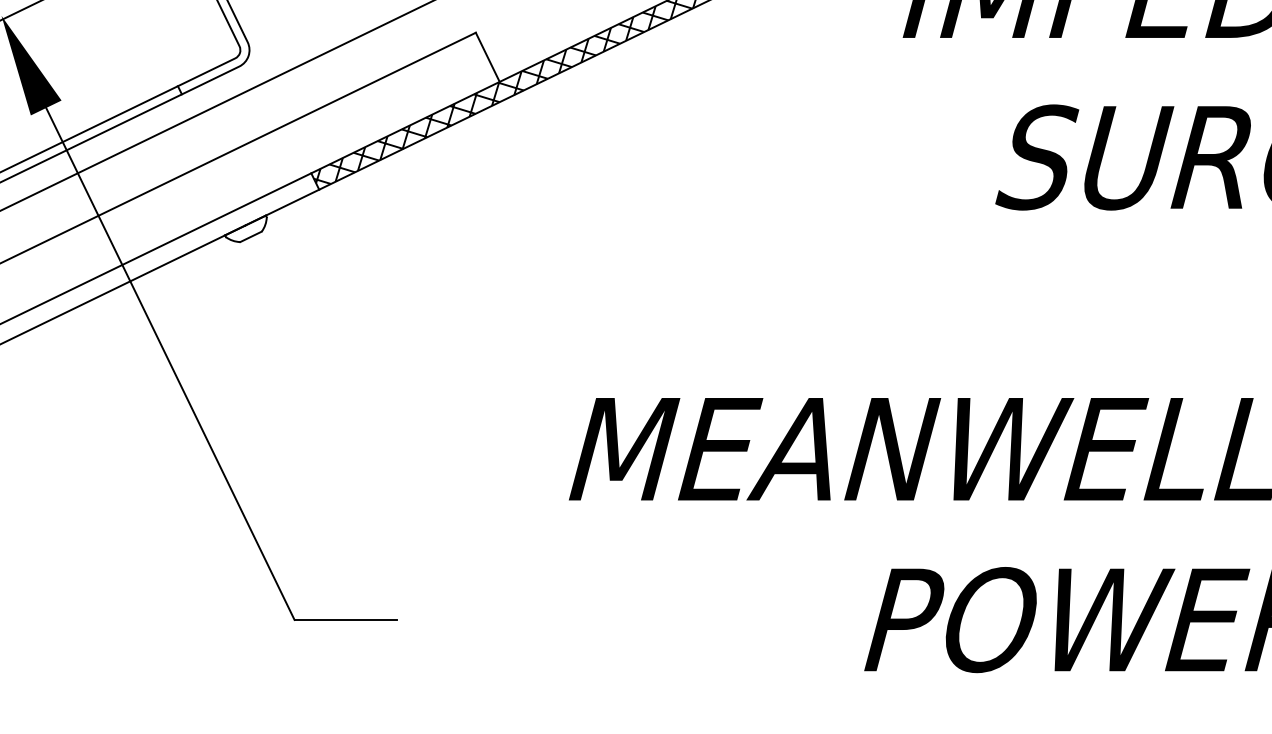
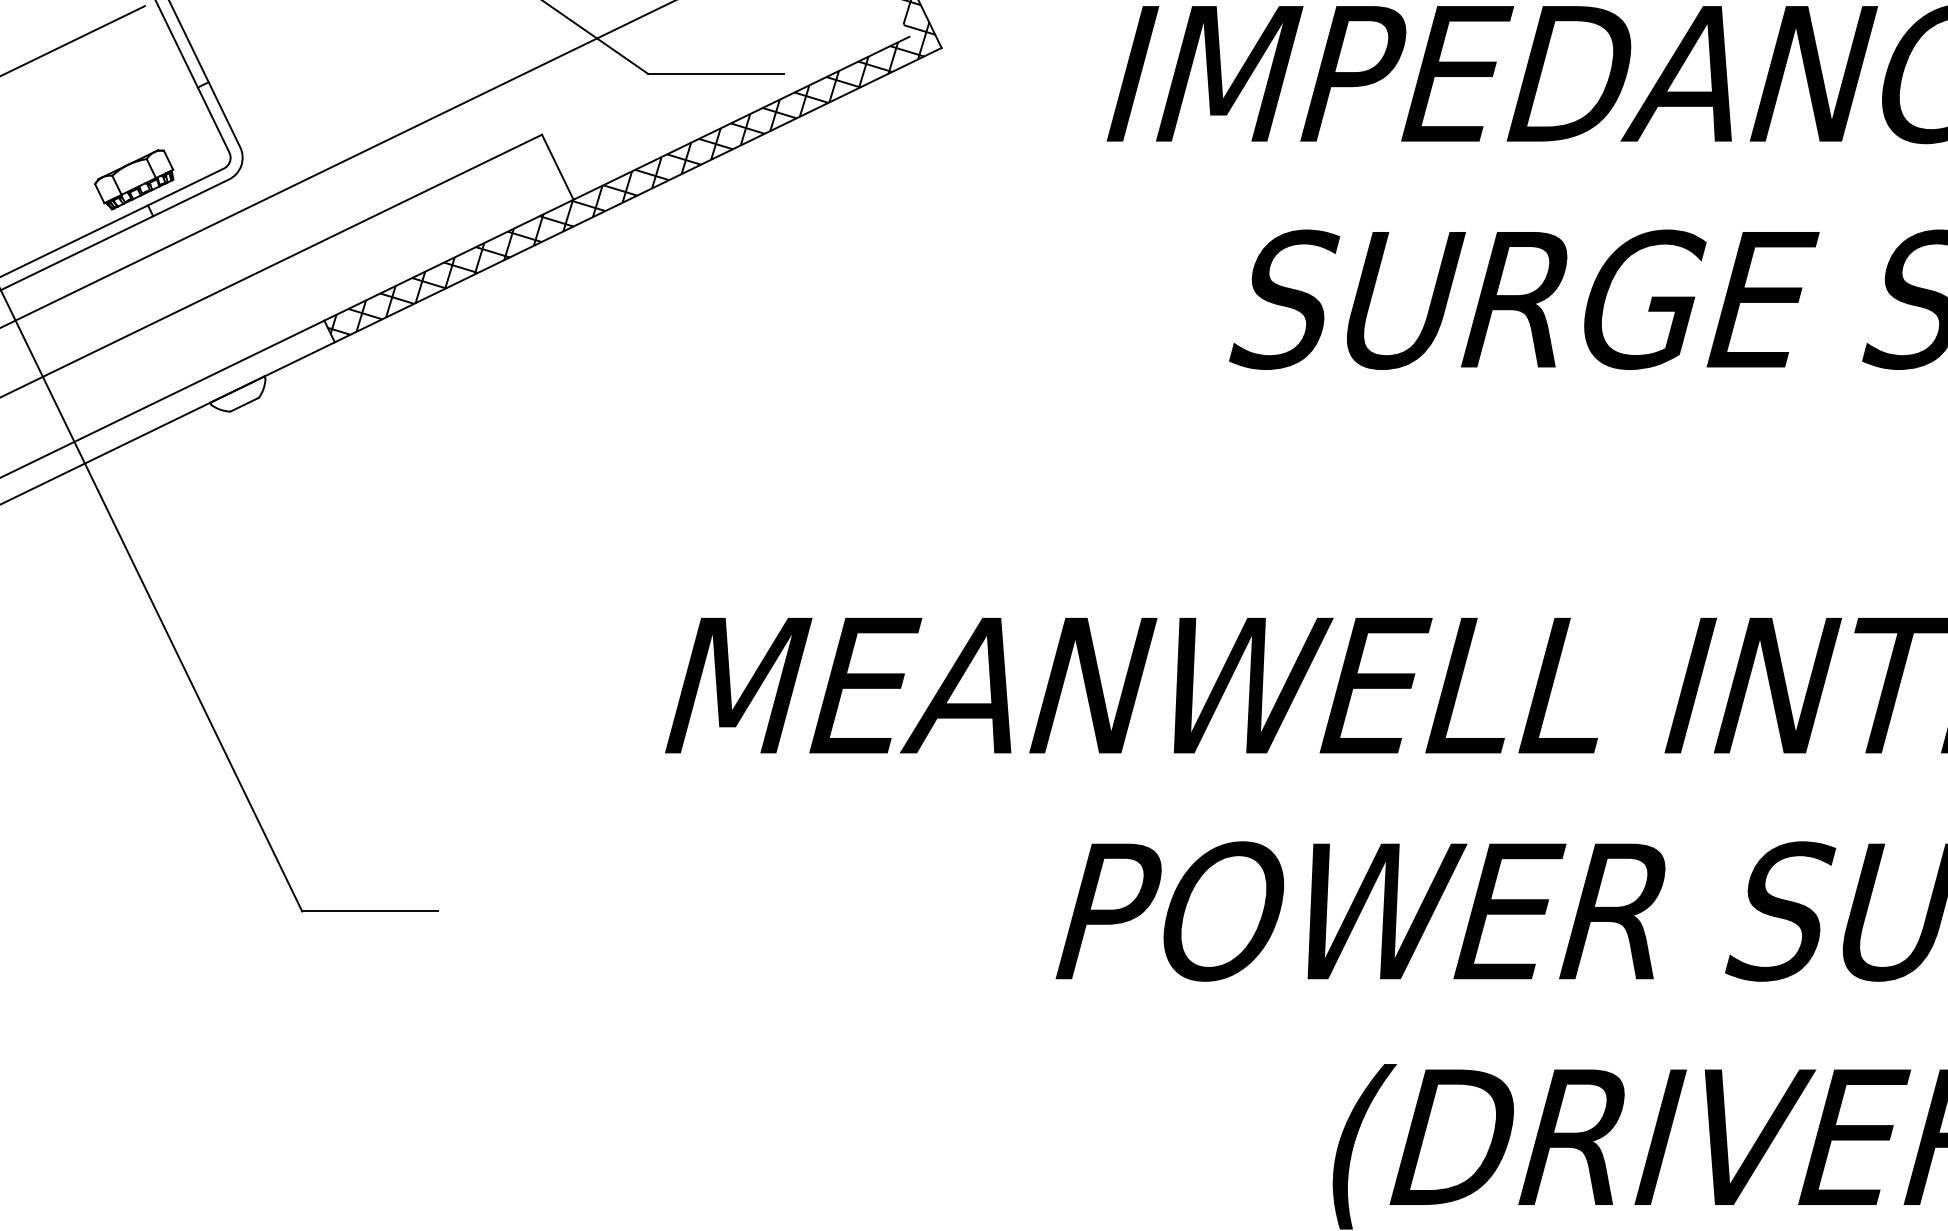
part: (167, 66) -> (134, 179), added

